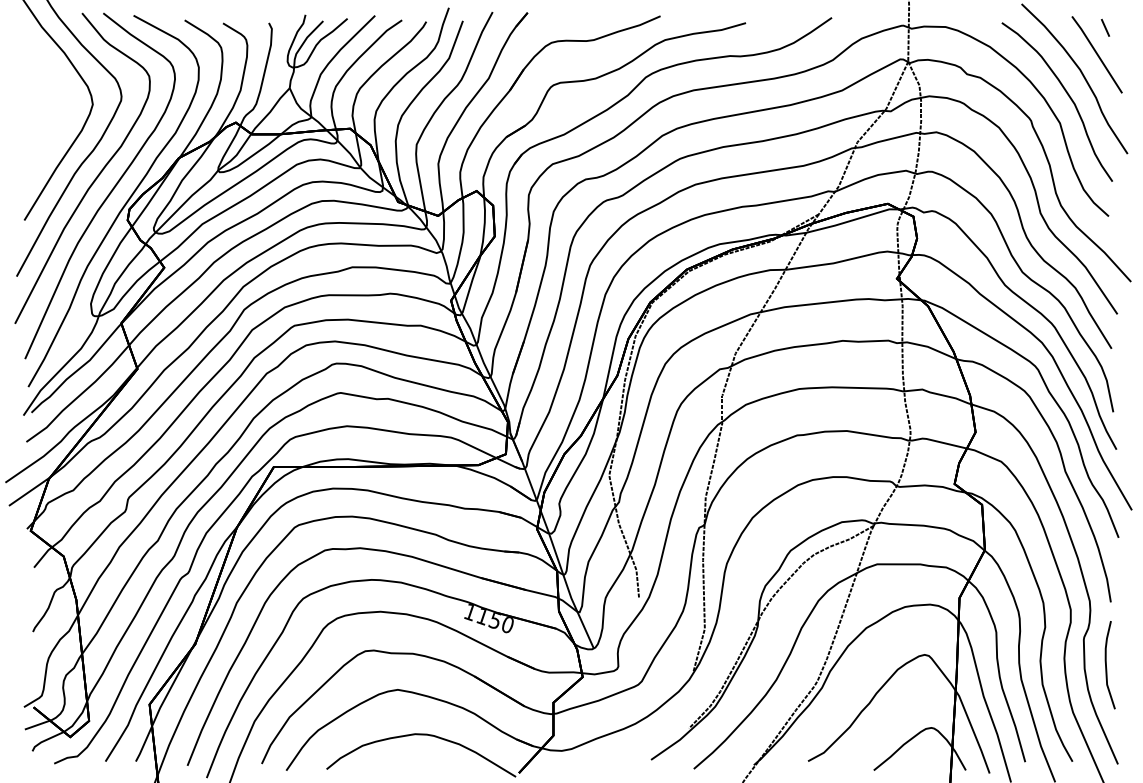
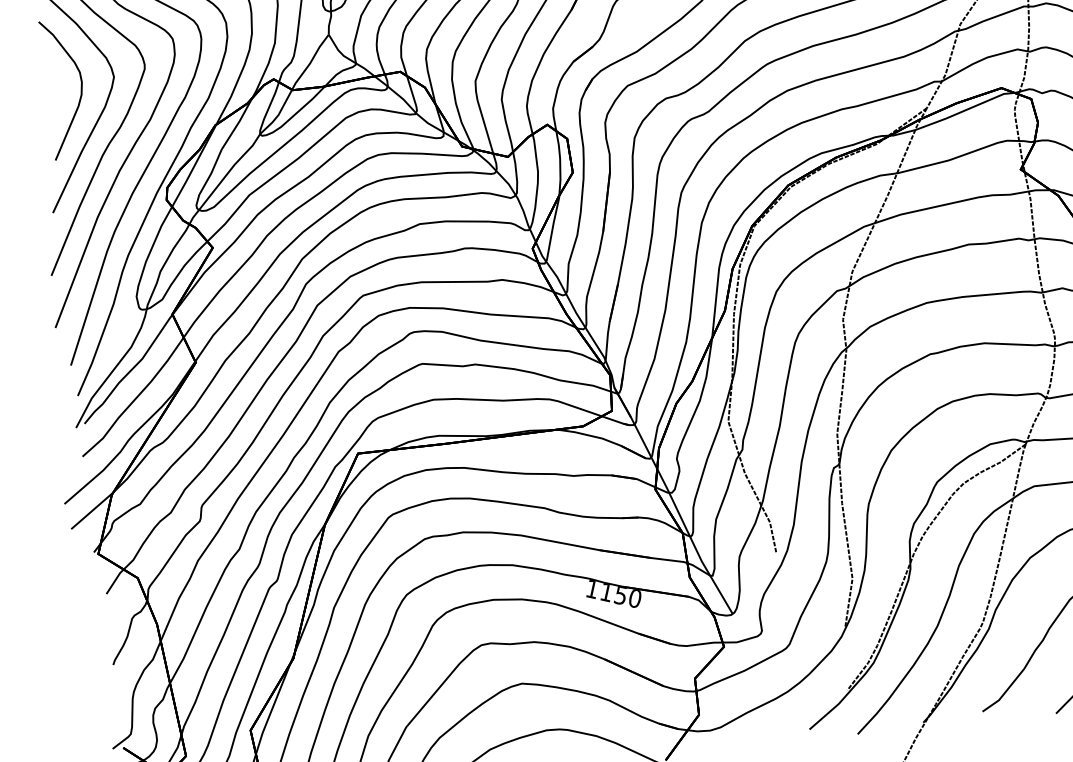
curve: (61, 111) -> (80, 88), added

